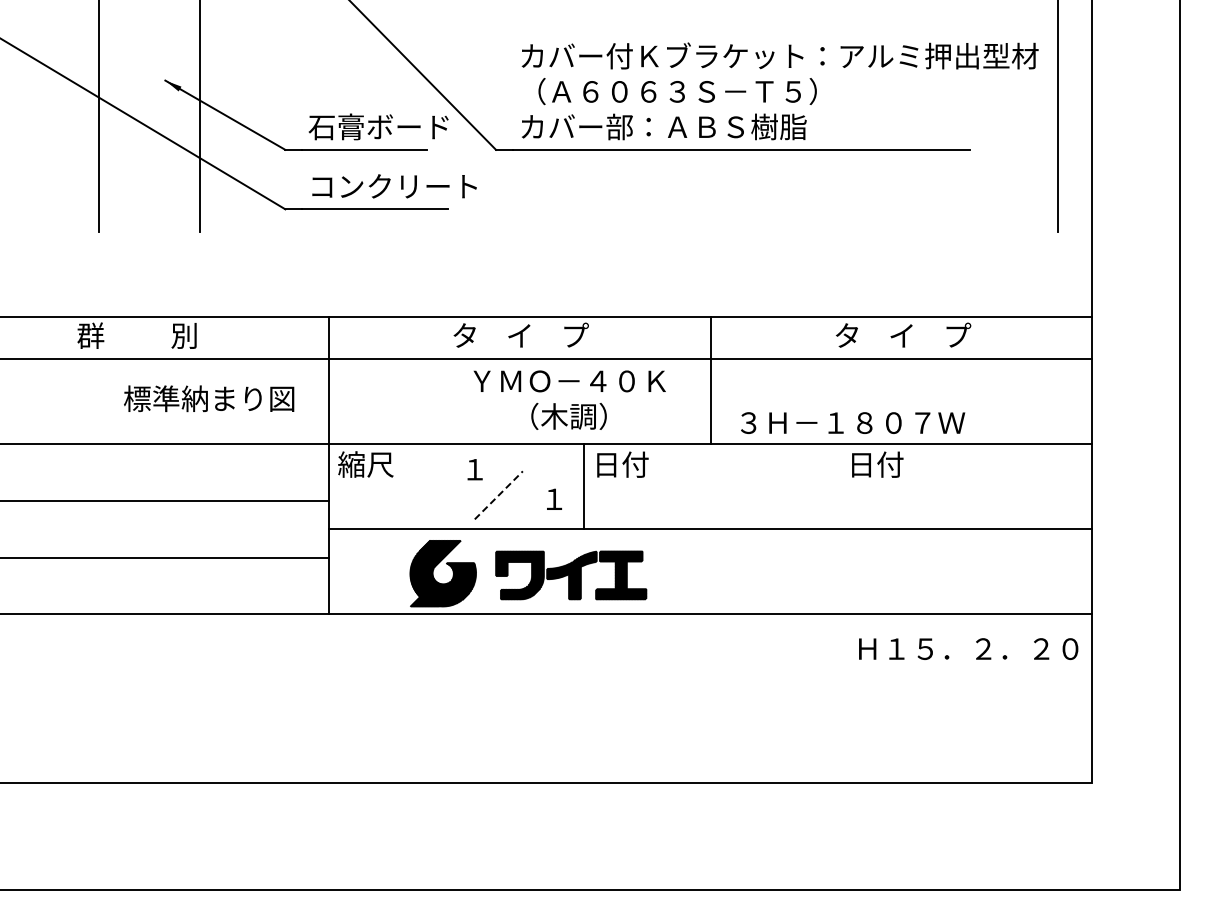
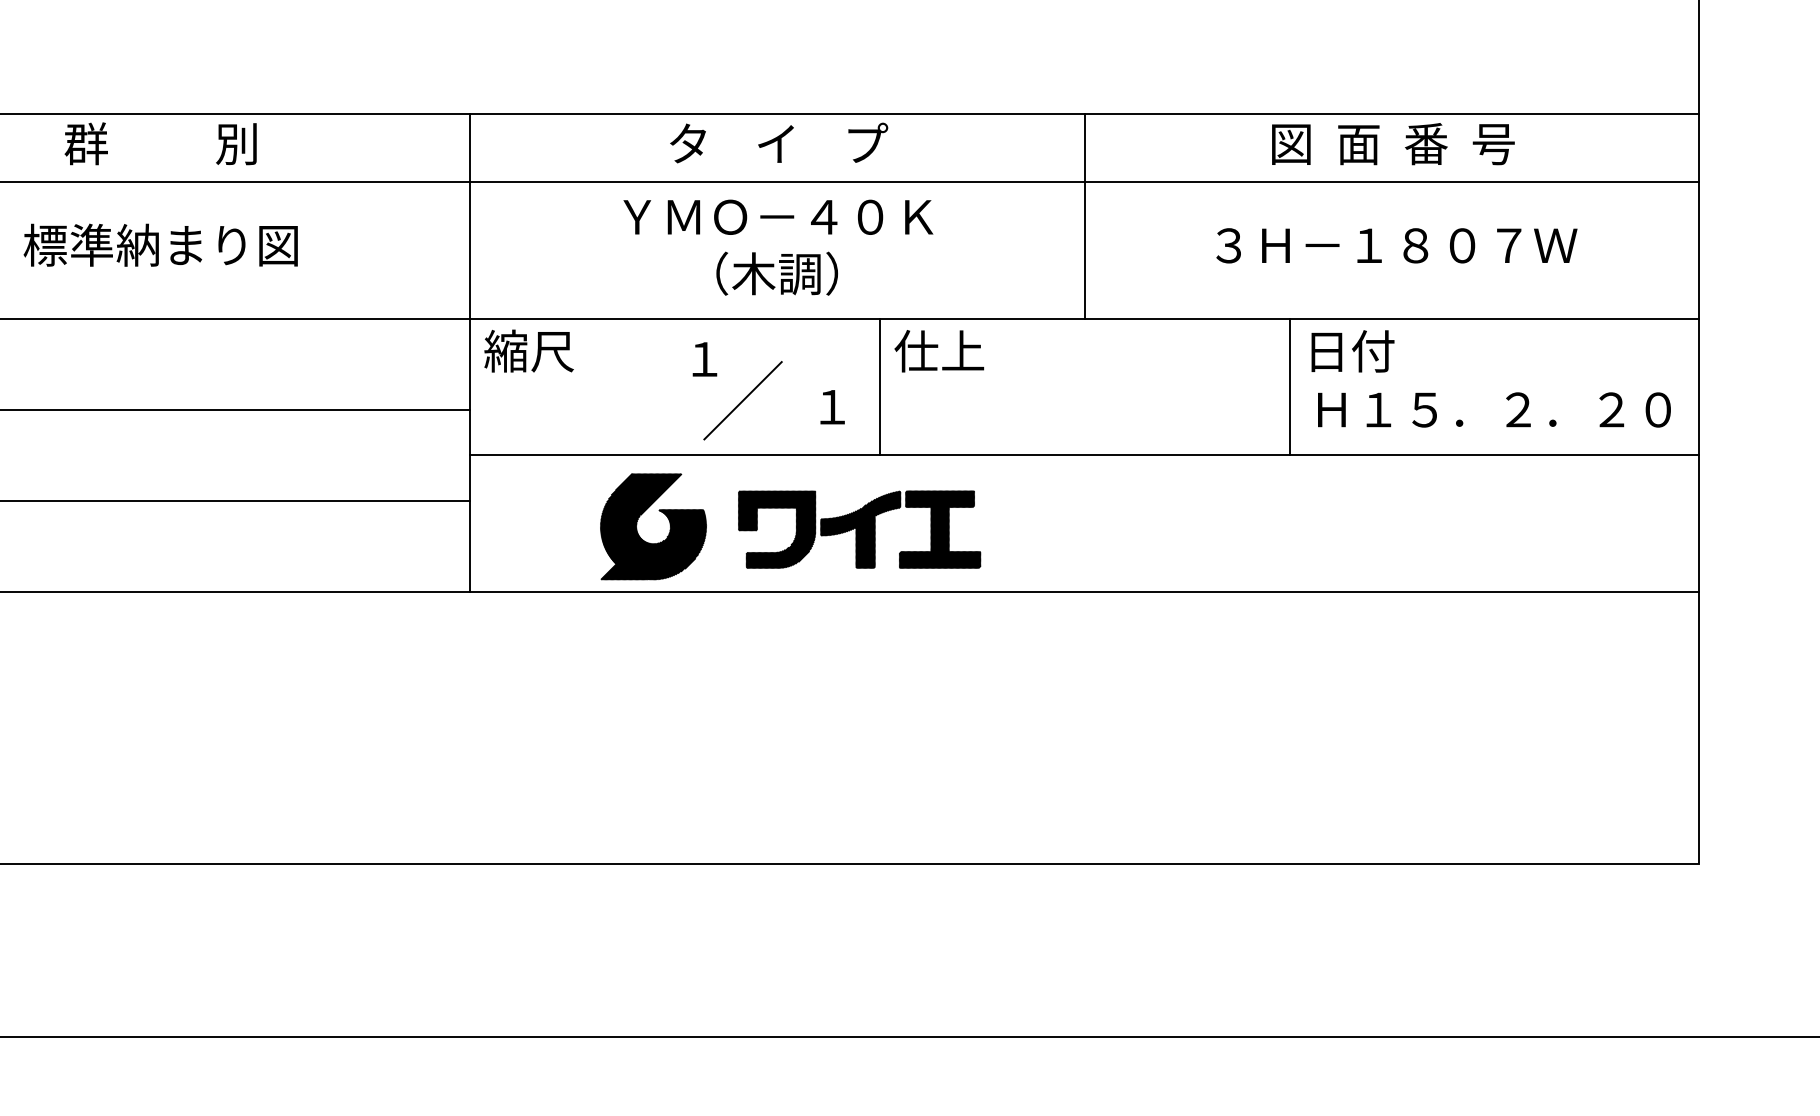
text: (902, 335) -> (1392, 143), タ    イ    プ -> 図  面  番  号
text: (209, 398) -> (161, 244), moved
text: (569, 399) -> (777, 246), moved
text: (853, 422) -> (1397, 244), moved
text: (620, 464) -> (938, 351), 日付 -> 仕上
line: (838, 486) -> (1289, 386), added
line: (498, 495) -> (742, 400), dashed -> solid
text: (968, 648) -> (1494, 409), moved

